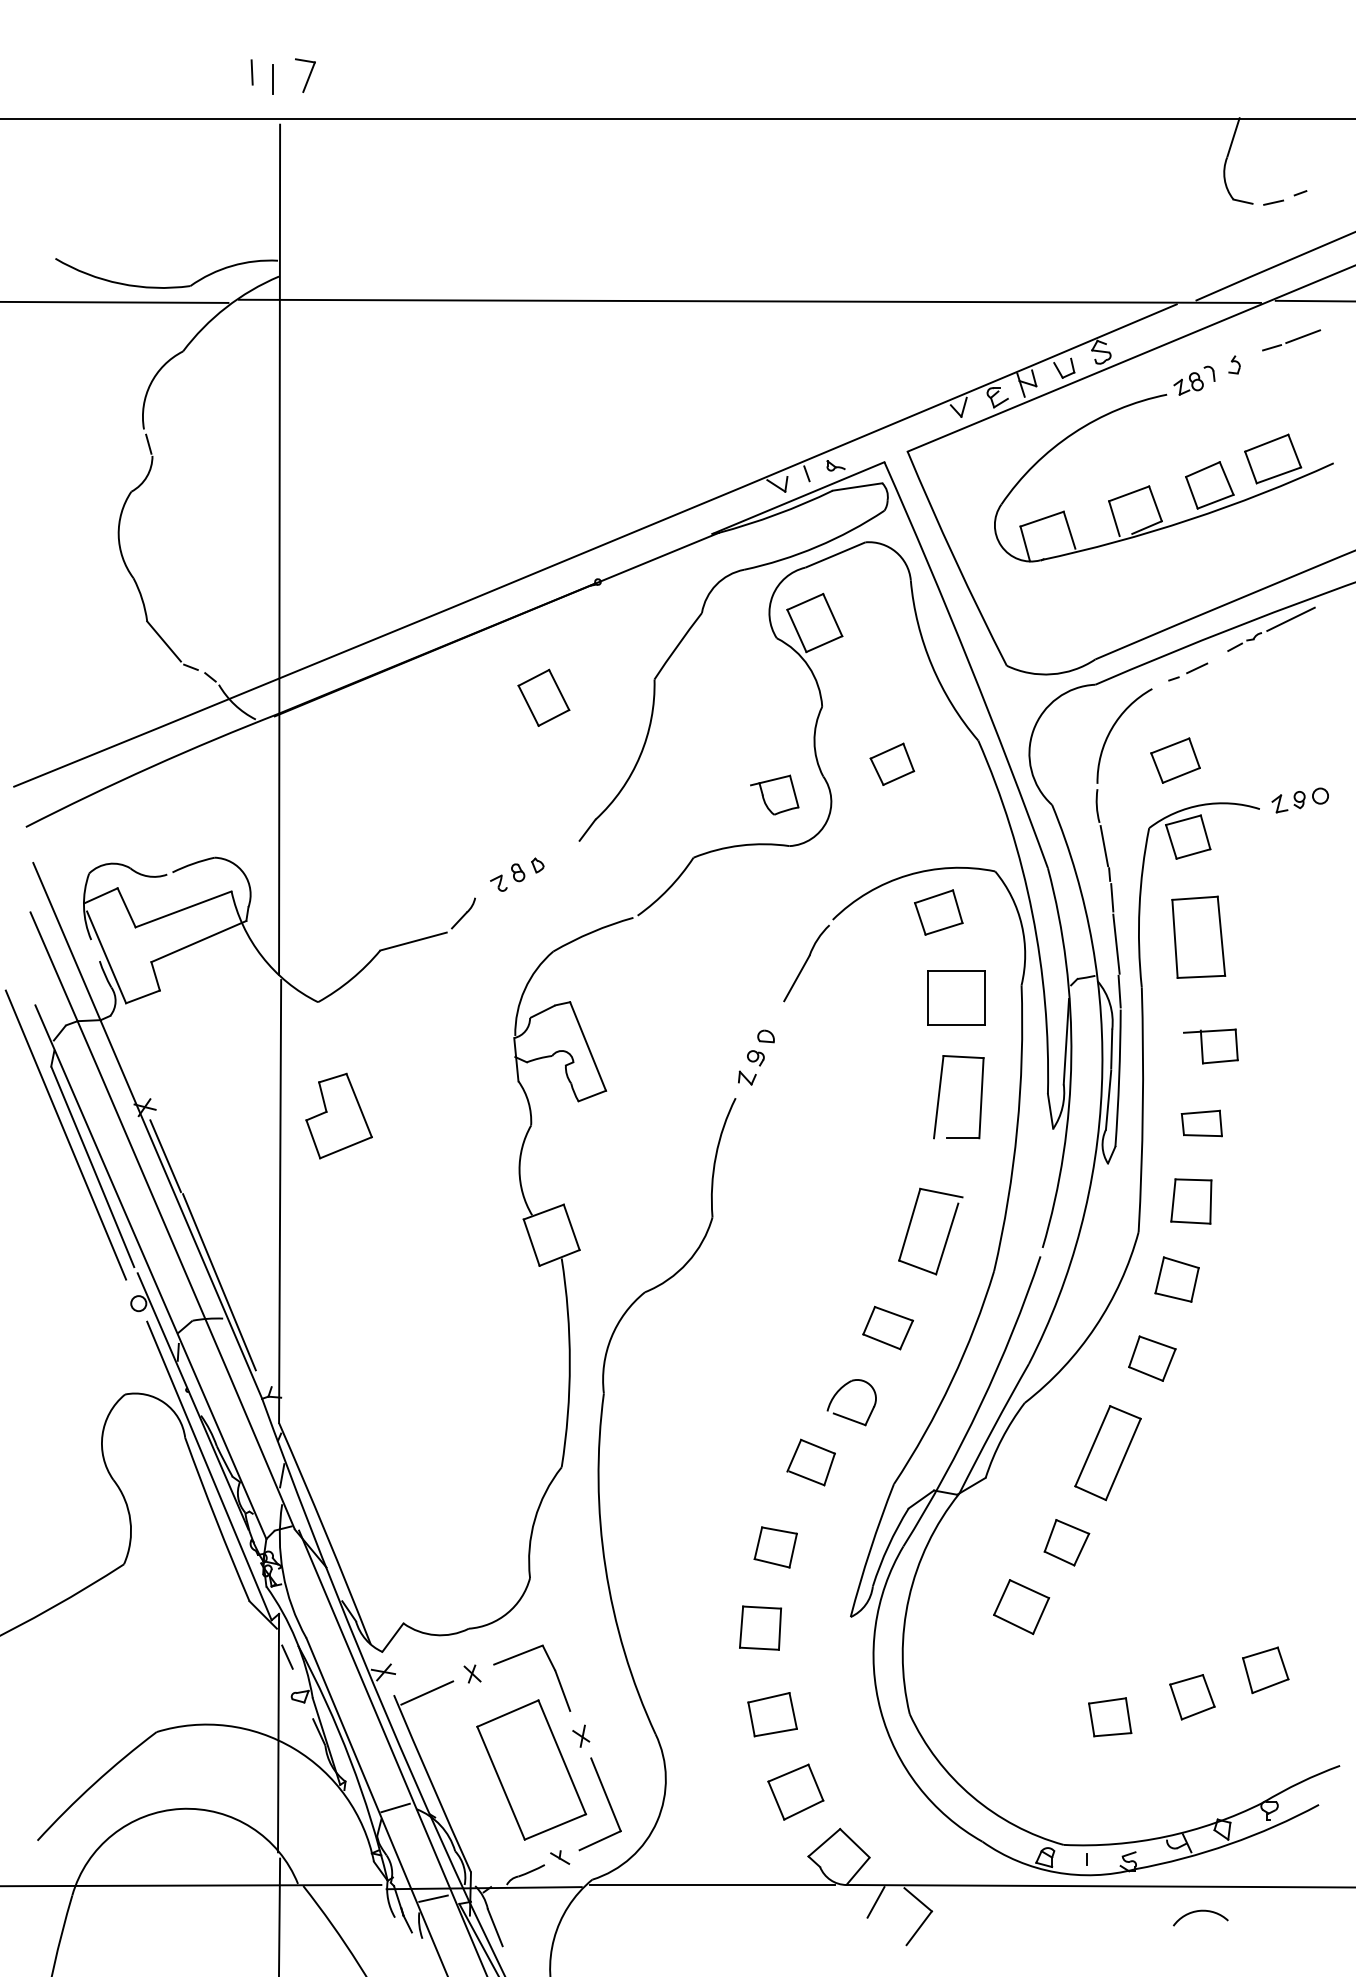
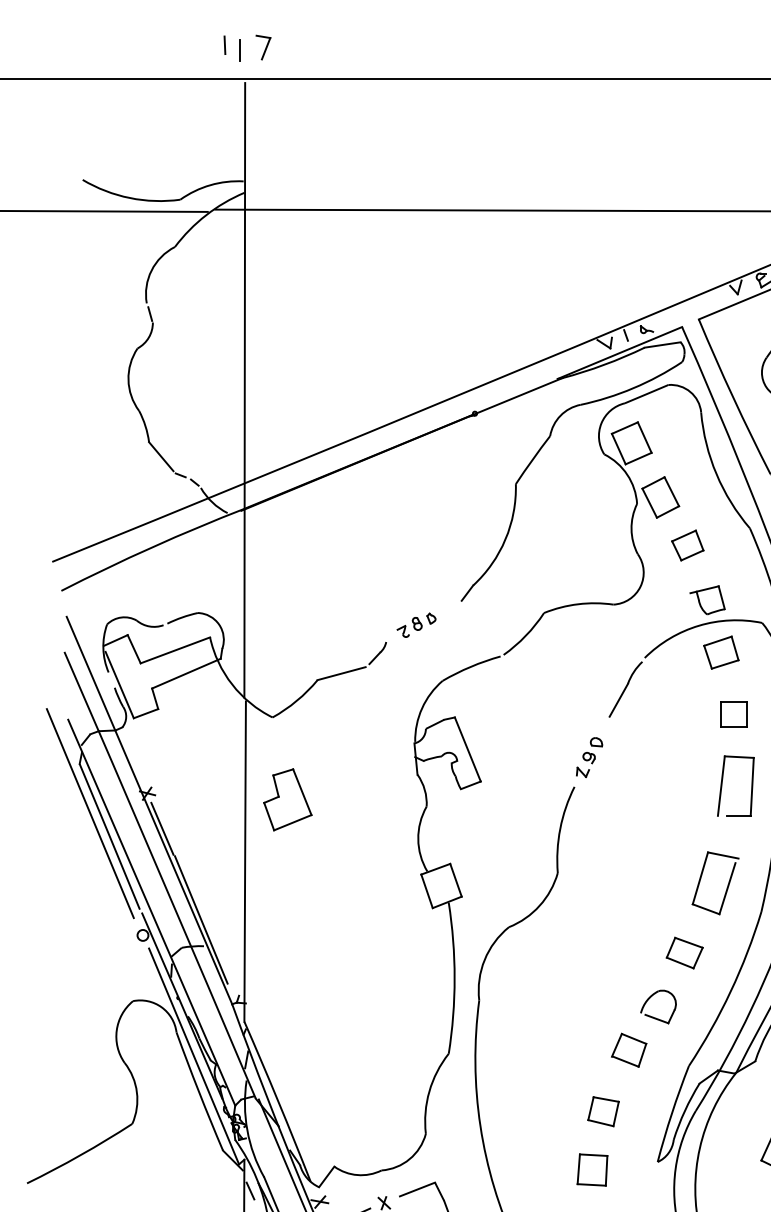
part: (543, 697) -> (660, 497), moved
part: (774, 794) -> (707, 599), moved
part: (955, 997) -> (733, 714), size x0.62

